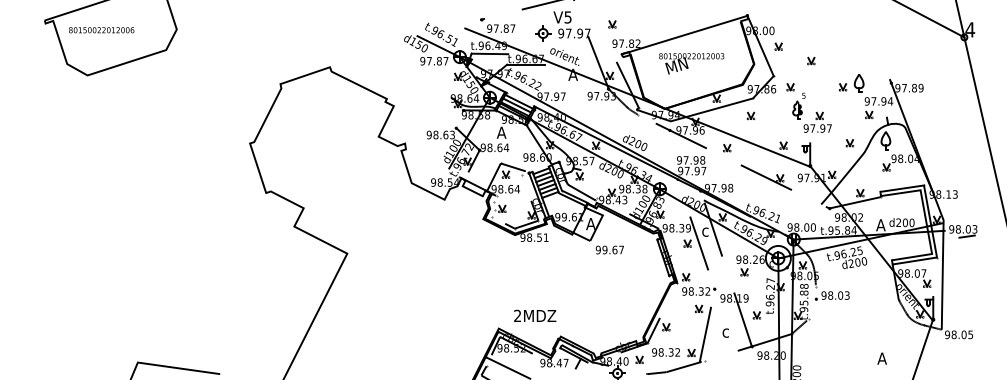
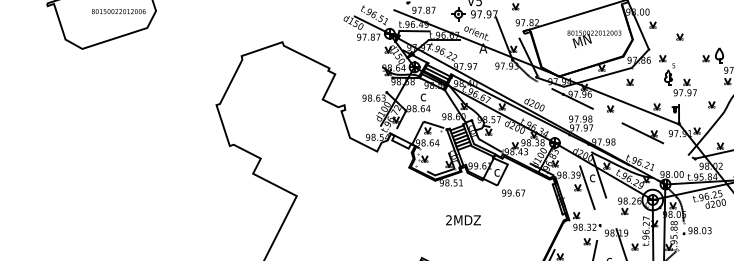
text: (101, 30) -> (118, 11), moved
text: (691, 63) -> (594, 39), moved
text: (501, 132) -> (424, 96), A -> c
text: (590, 224) -> (497, 172), A -> c
text: (535, 315) -> (463, 219), moved

